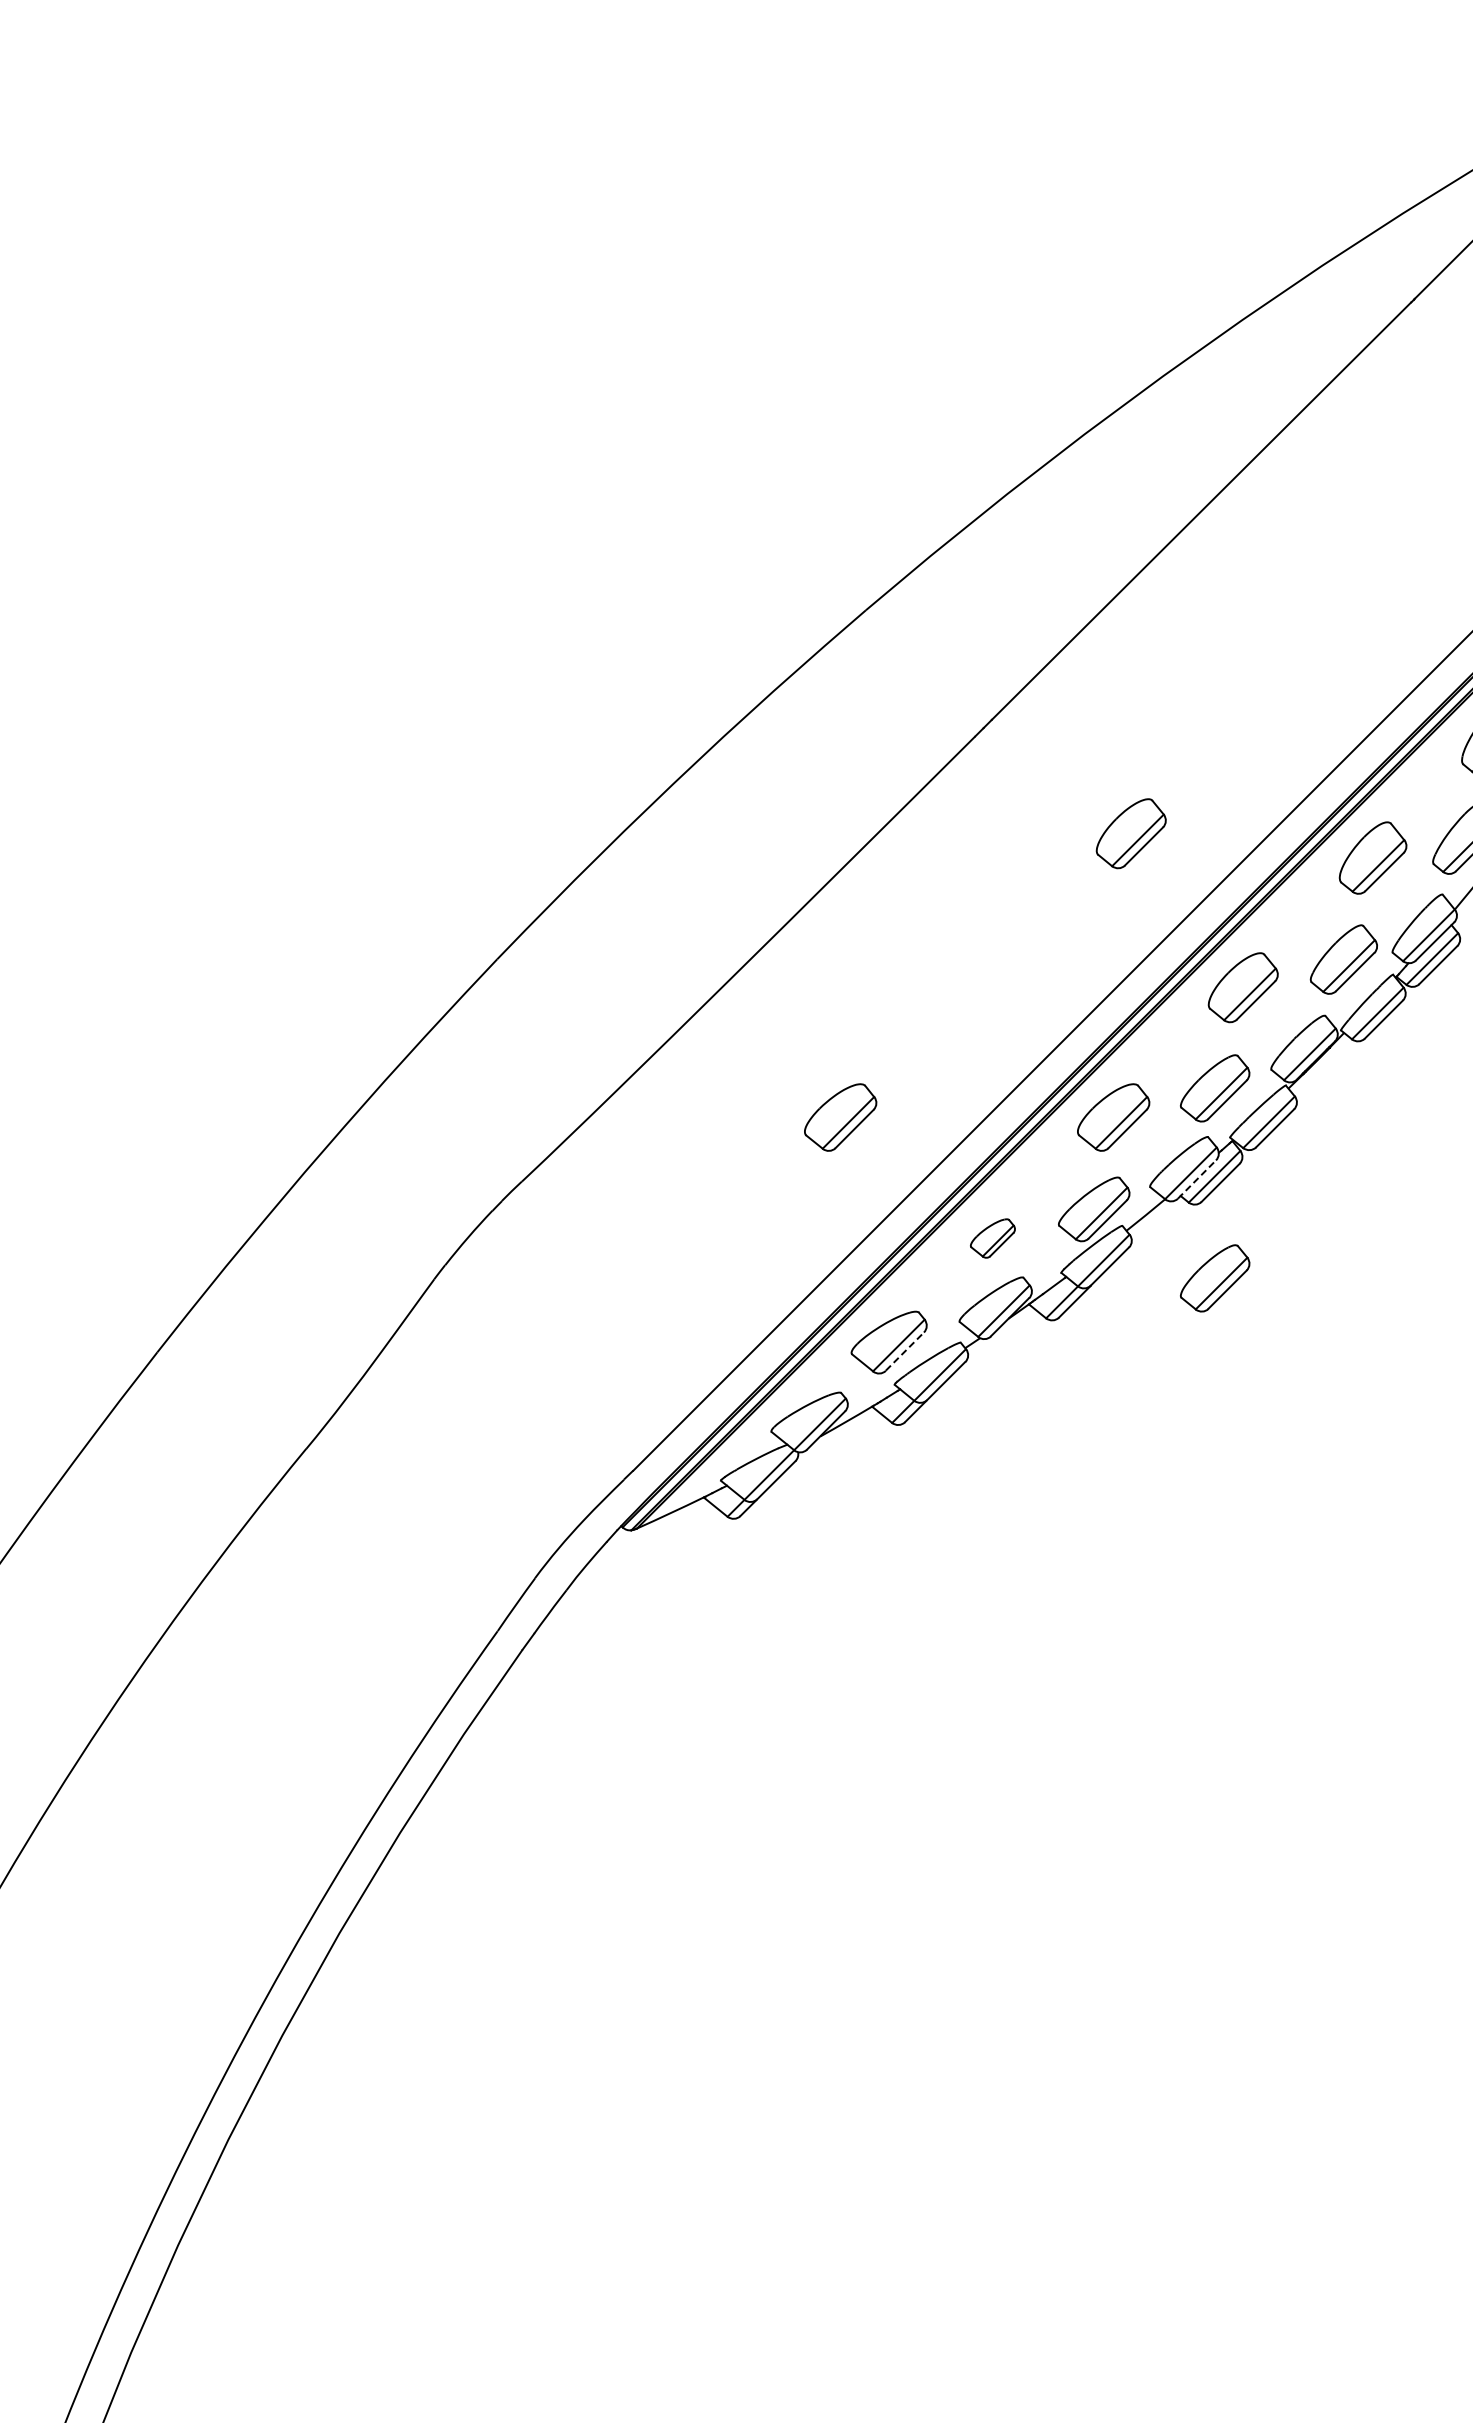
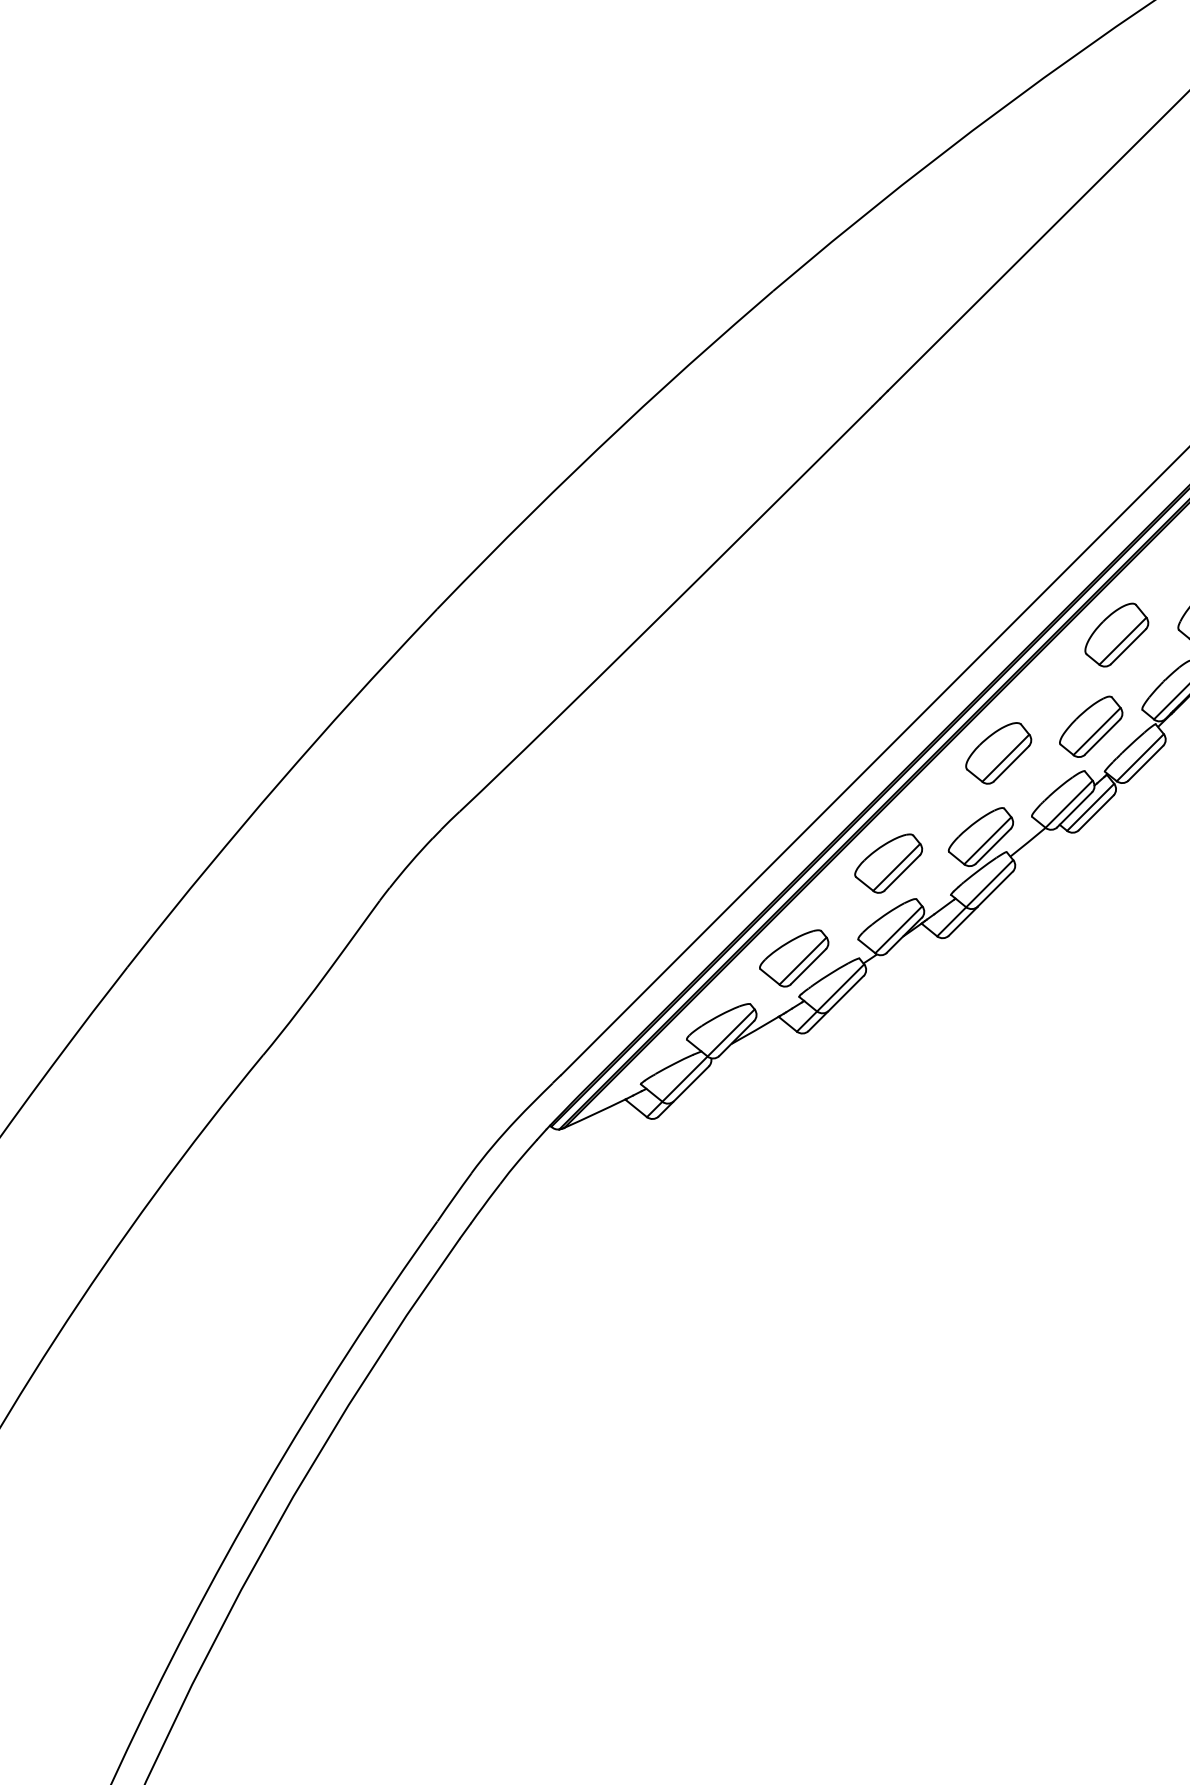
part: (1130, 833) -> (1014, 494), removed
part: (840, 1117) -> (749, 753), removed
line: (1197, 1179) -> (1075, 809), dashed -> solid
part: (992, 1238) -> (888, 863), size x1.67
part: (1215, 1278) -> (1091, 900), removed
line: (904, 1351) -> (808, 966), dashed -> solid

